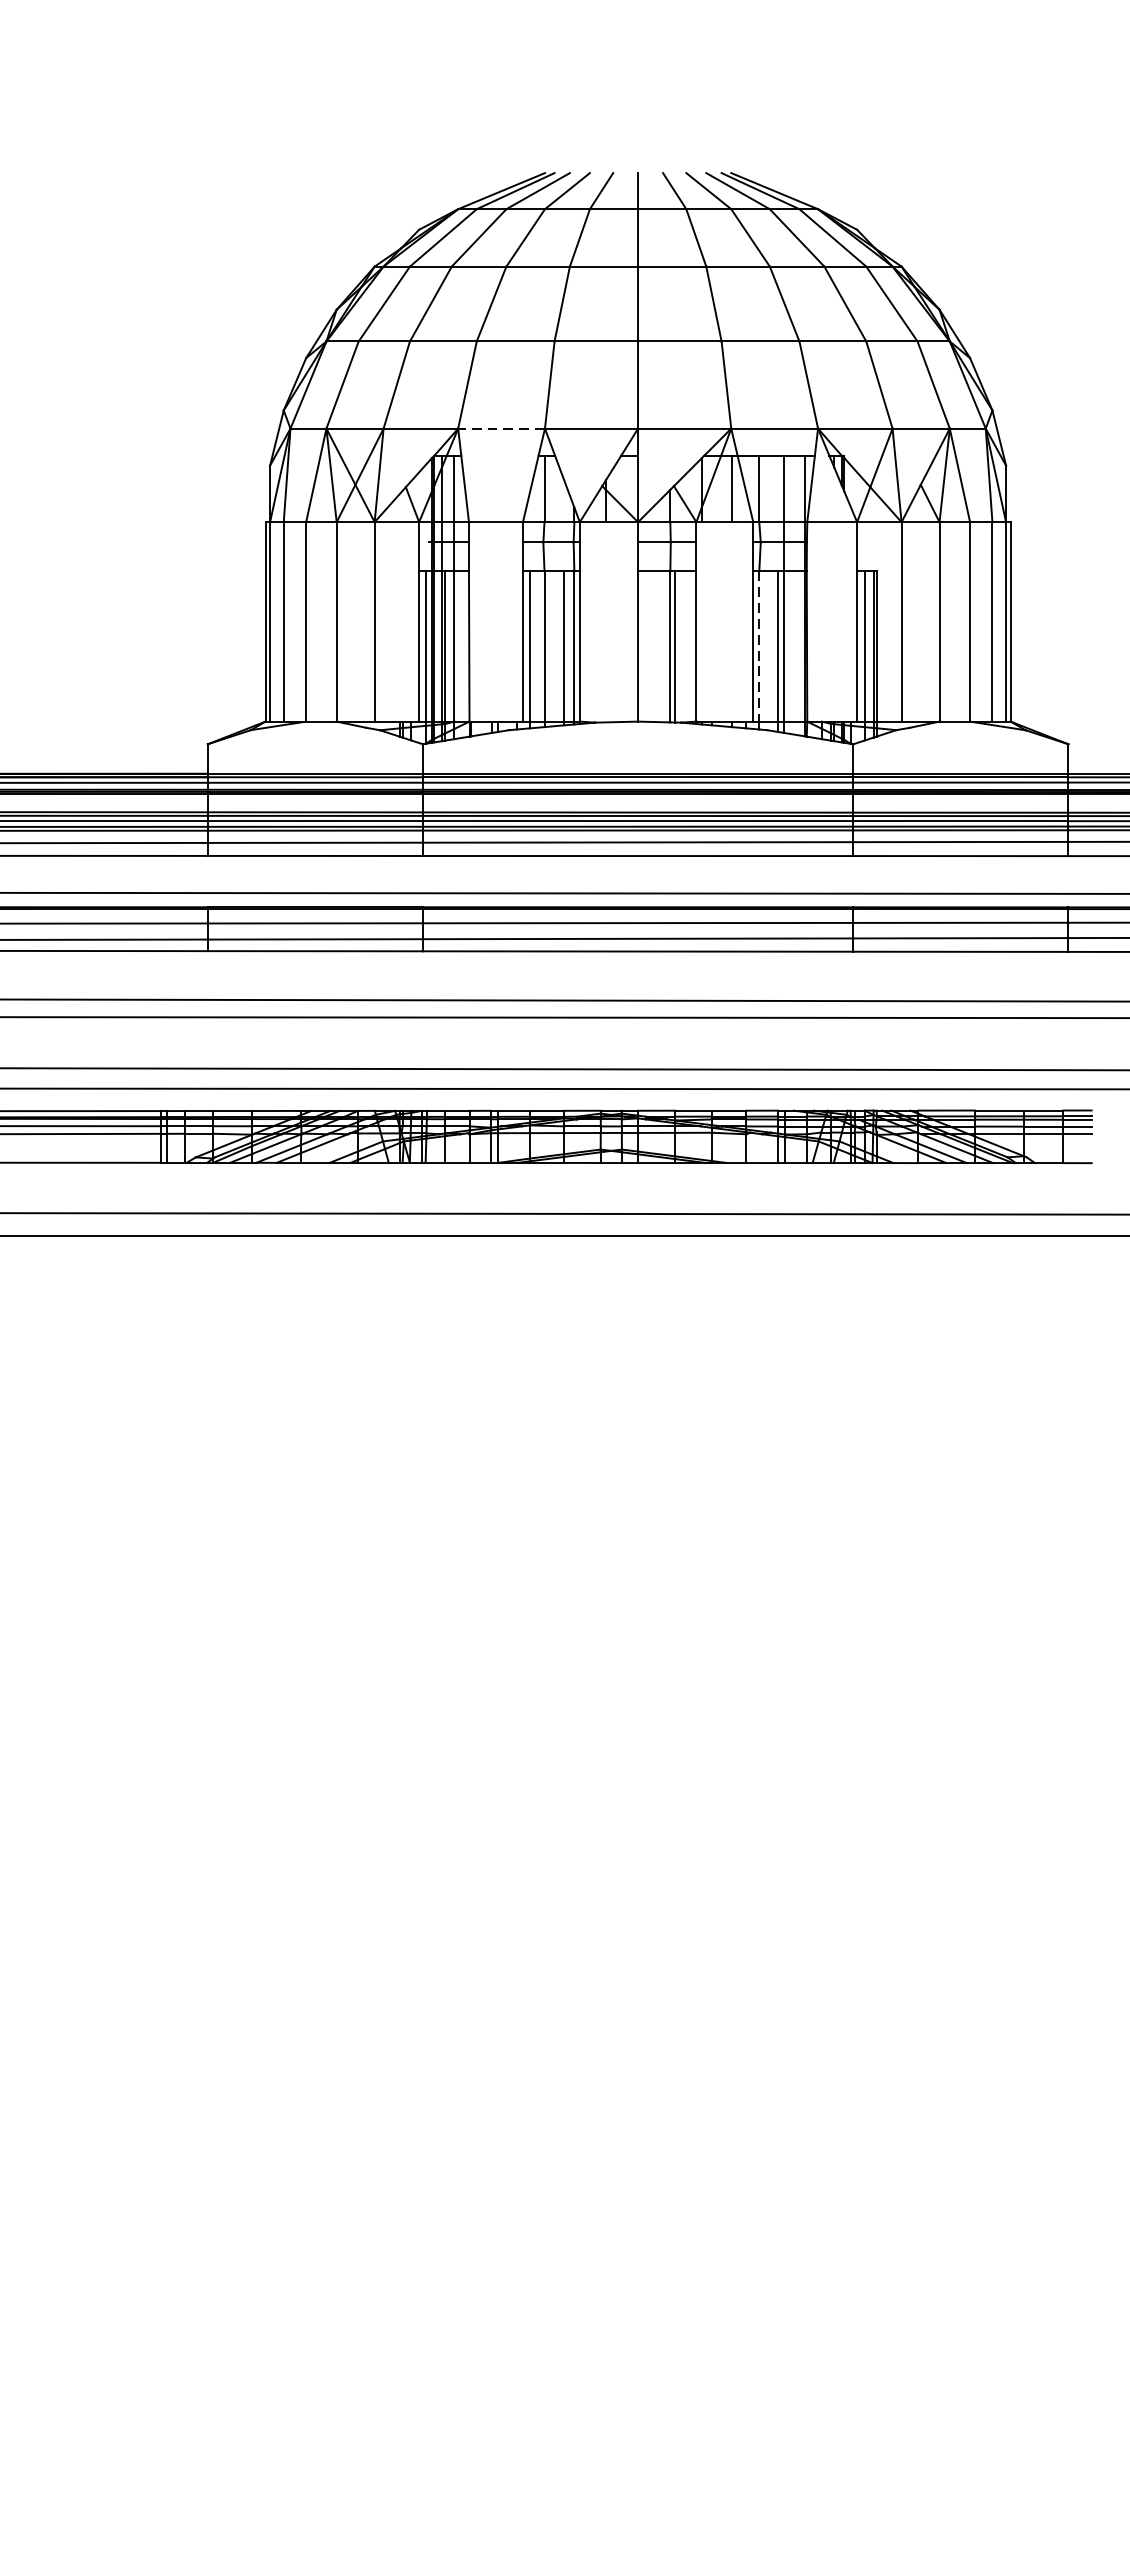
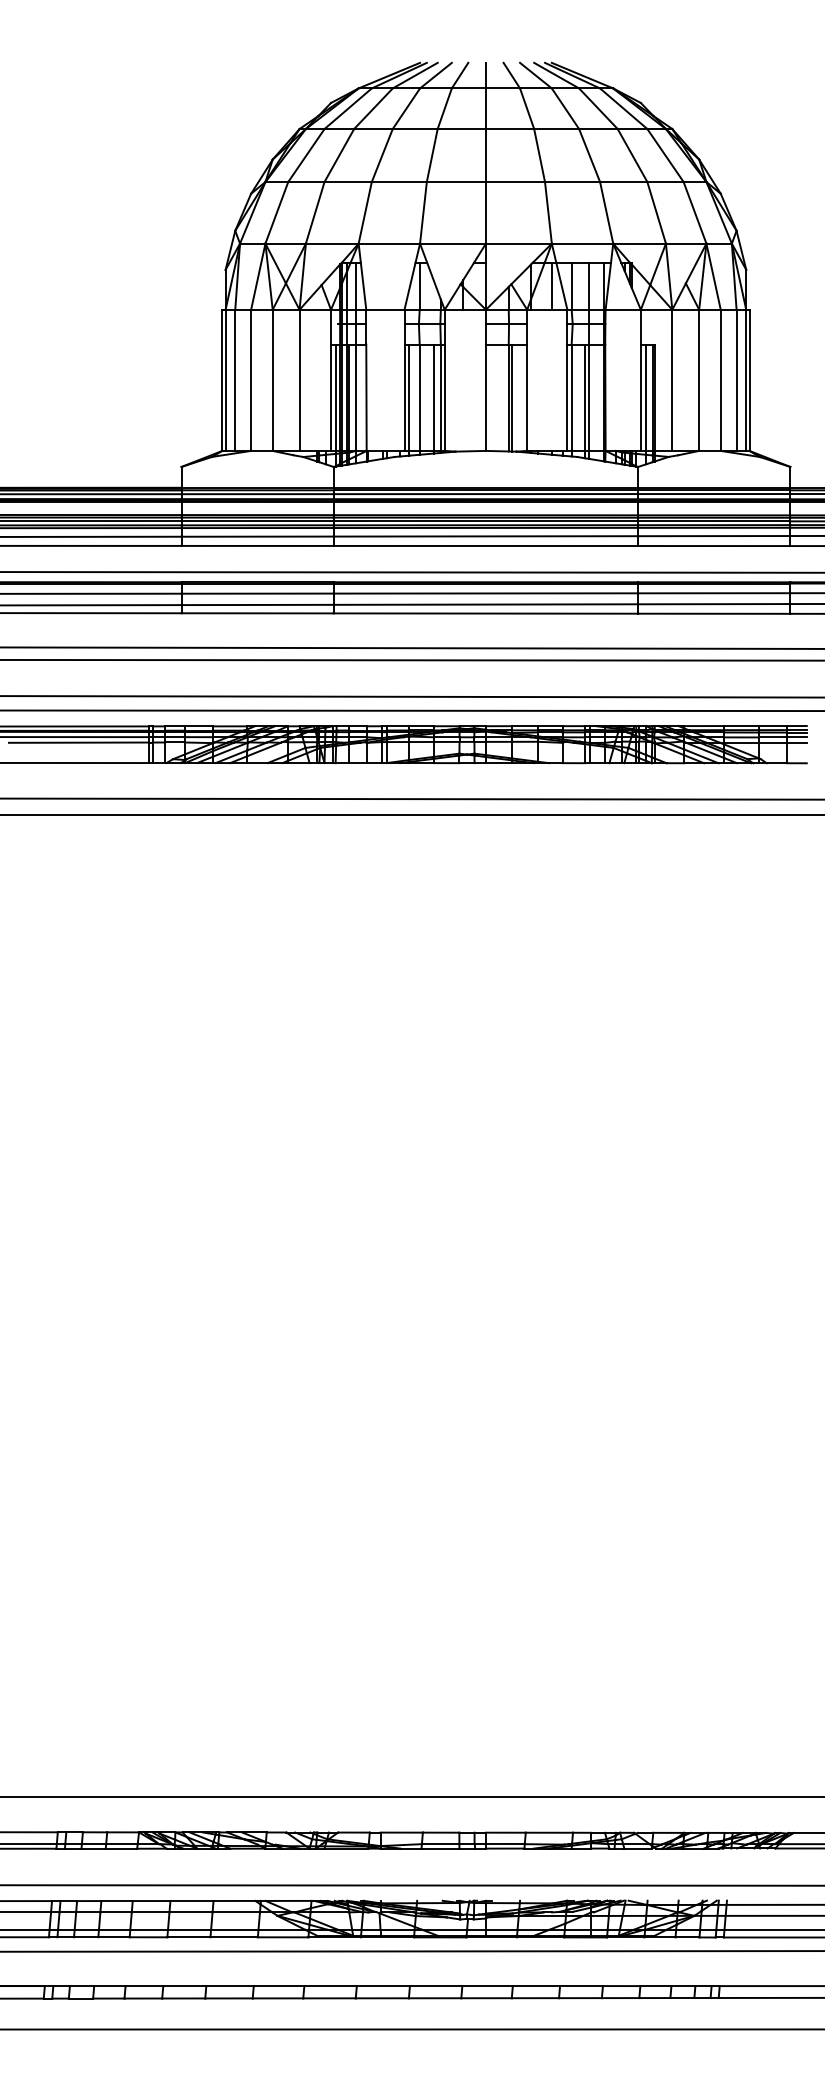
line: (501, 428) -> (389, 243), dashed -> solid
line: (759, 647) -> (571, 398), dashed -> solid

